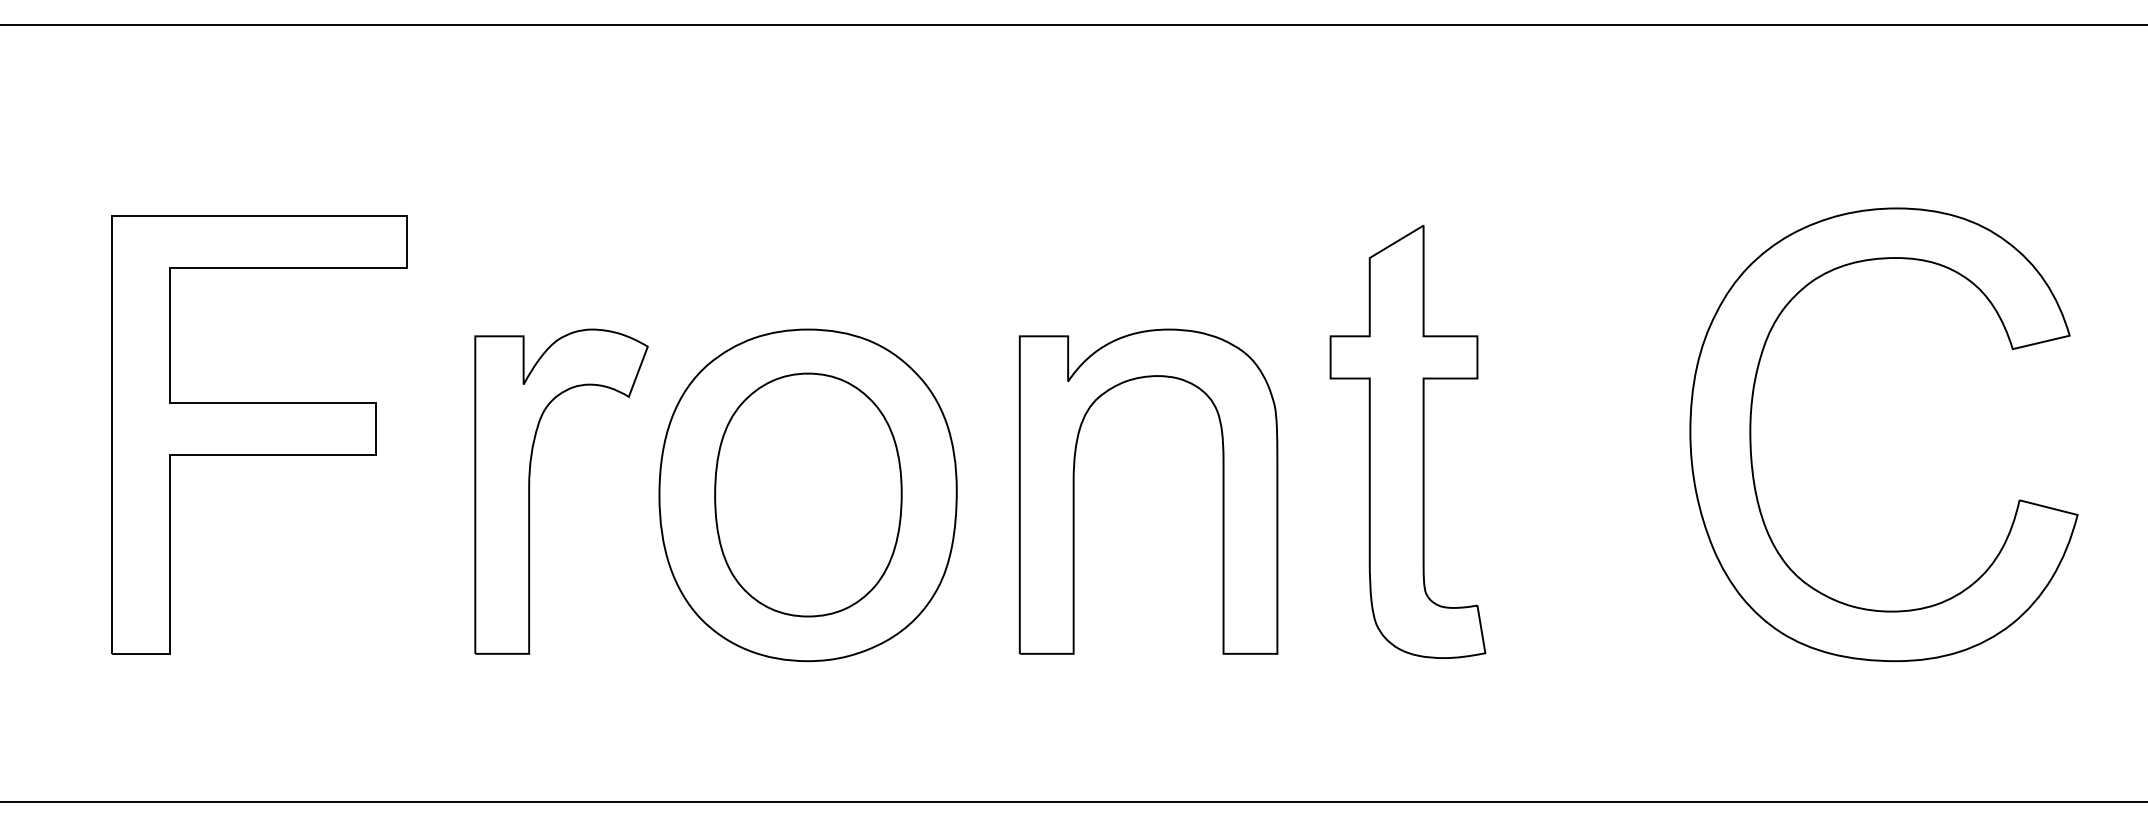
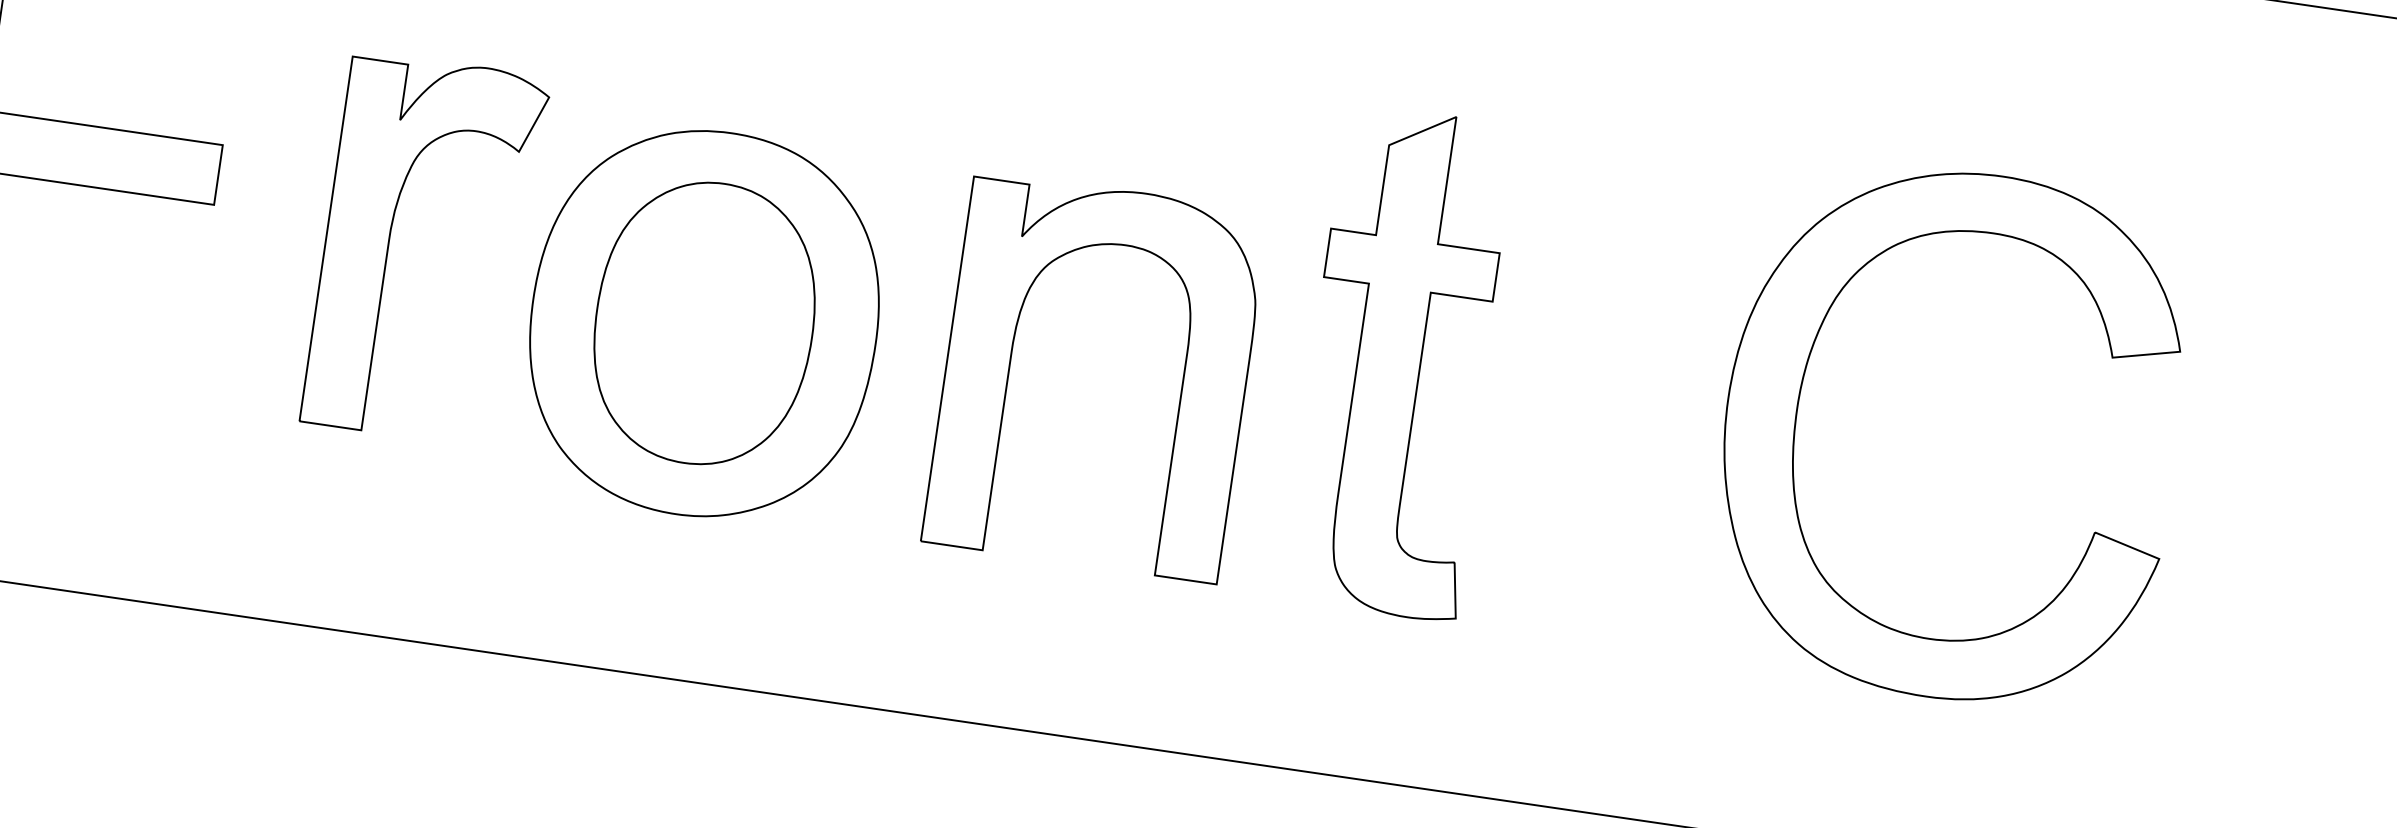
part: (530, 486) -> (390, 238), moved

